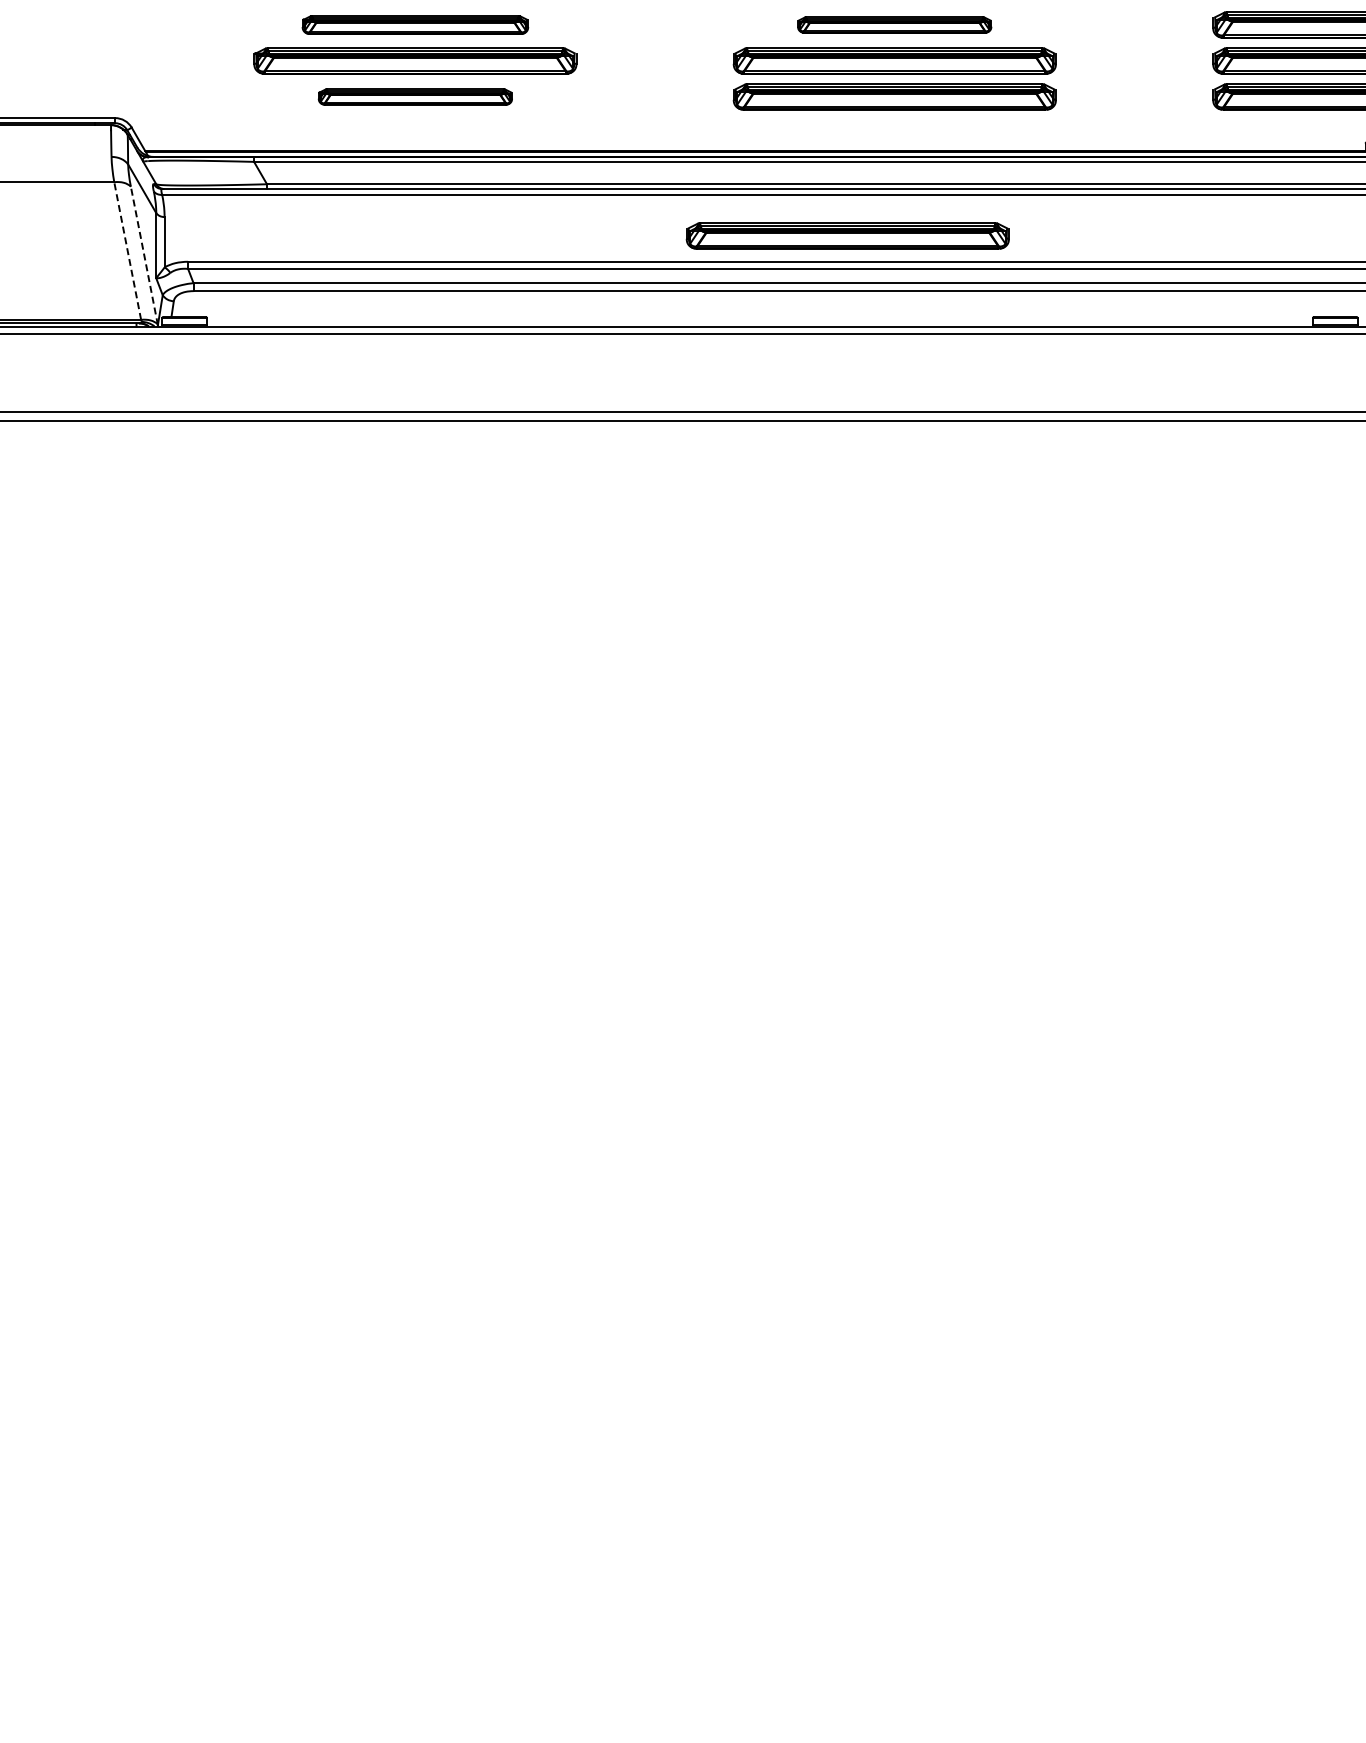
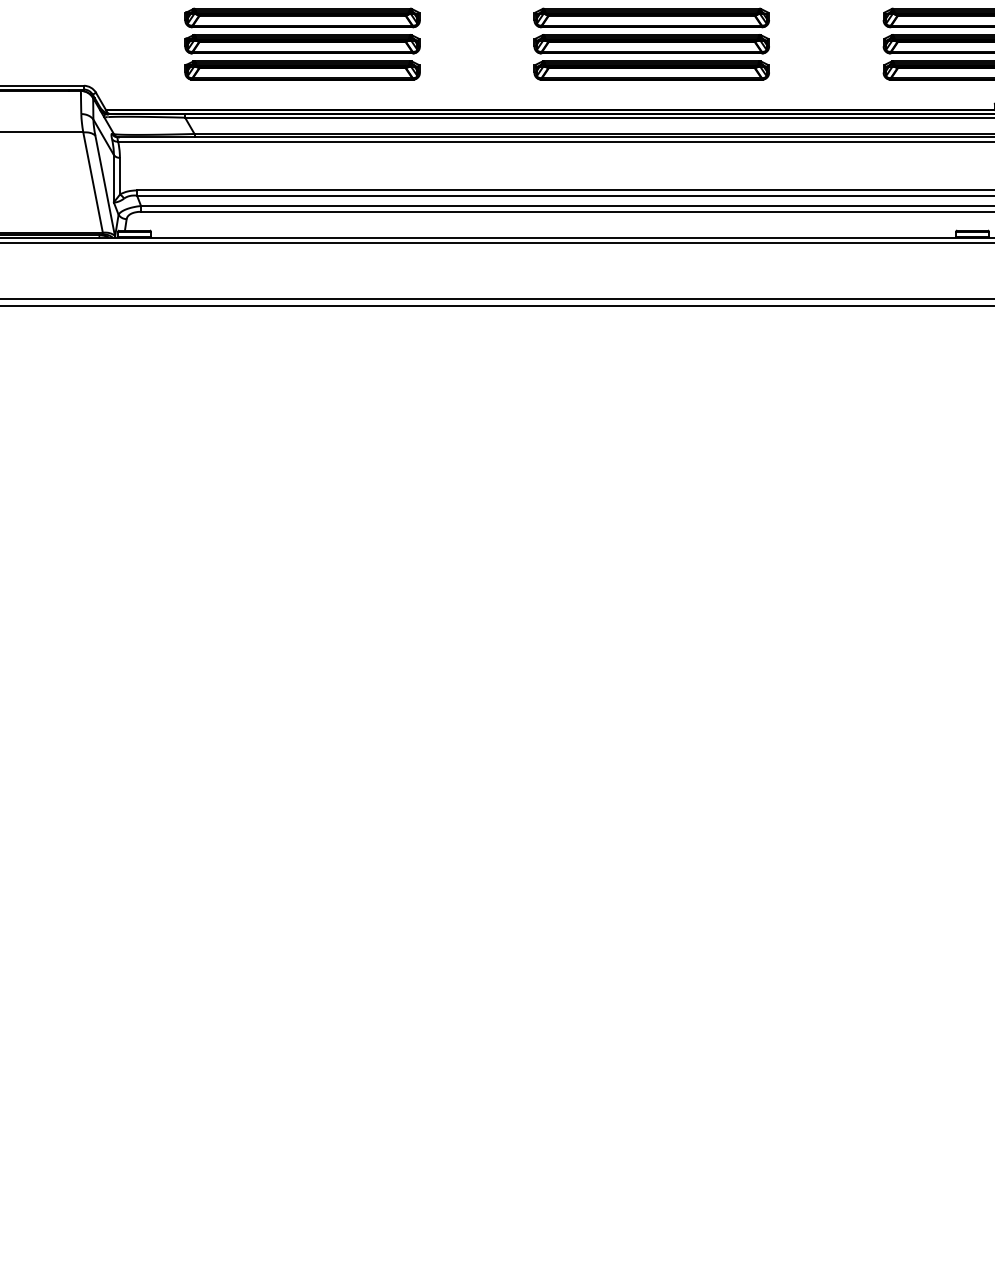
part: (415, 24) -> (302, 17), size x1.43
part: (894, 24) -> (651, 17), size x1.67
part: (415, 96) -> (302, 70), size x1.67
part: (847, 235) -> (617, 171), removed
line: (127, 250) -> (92, 182), dashed -> solid
line: (144, 255) -> (105, 185), dashed -> solid

